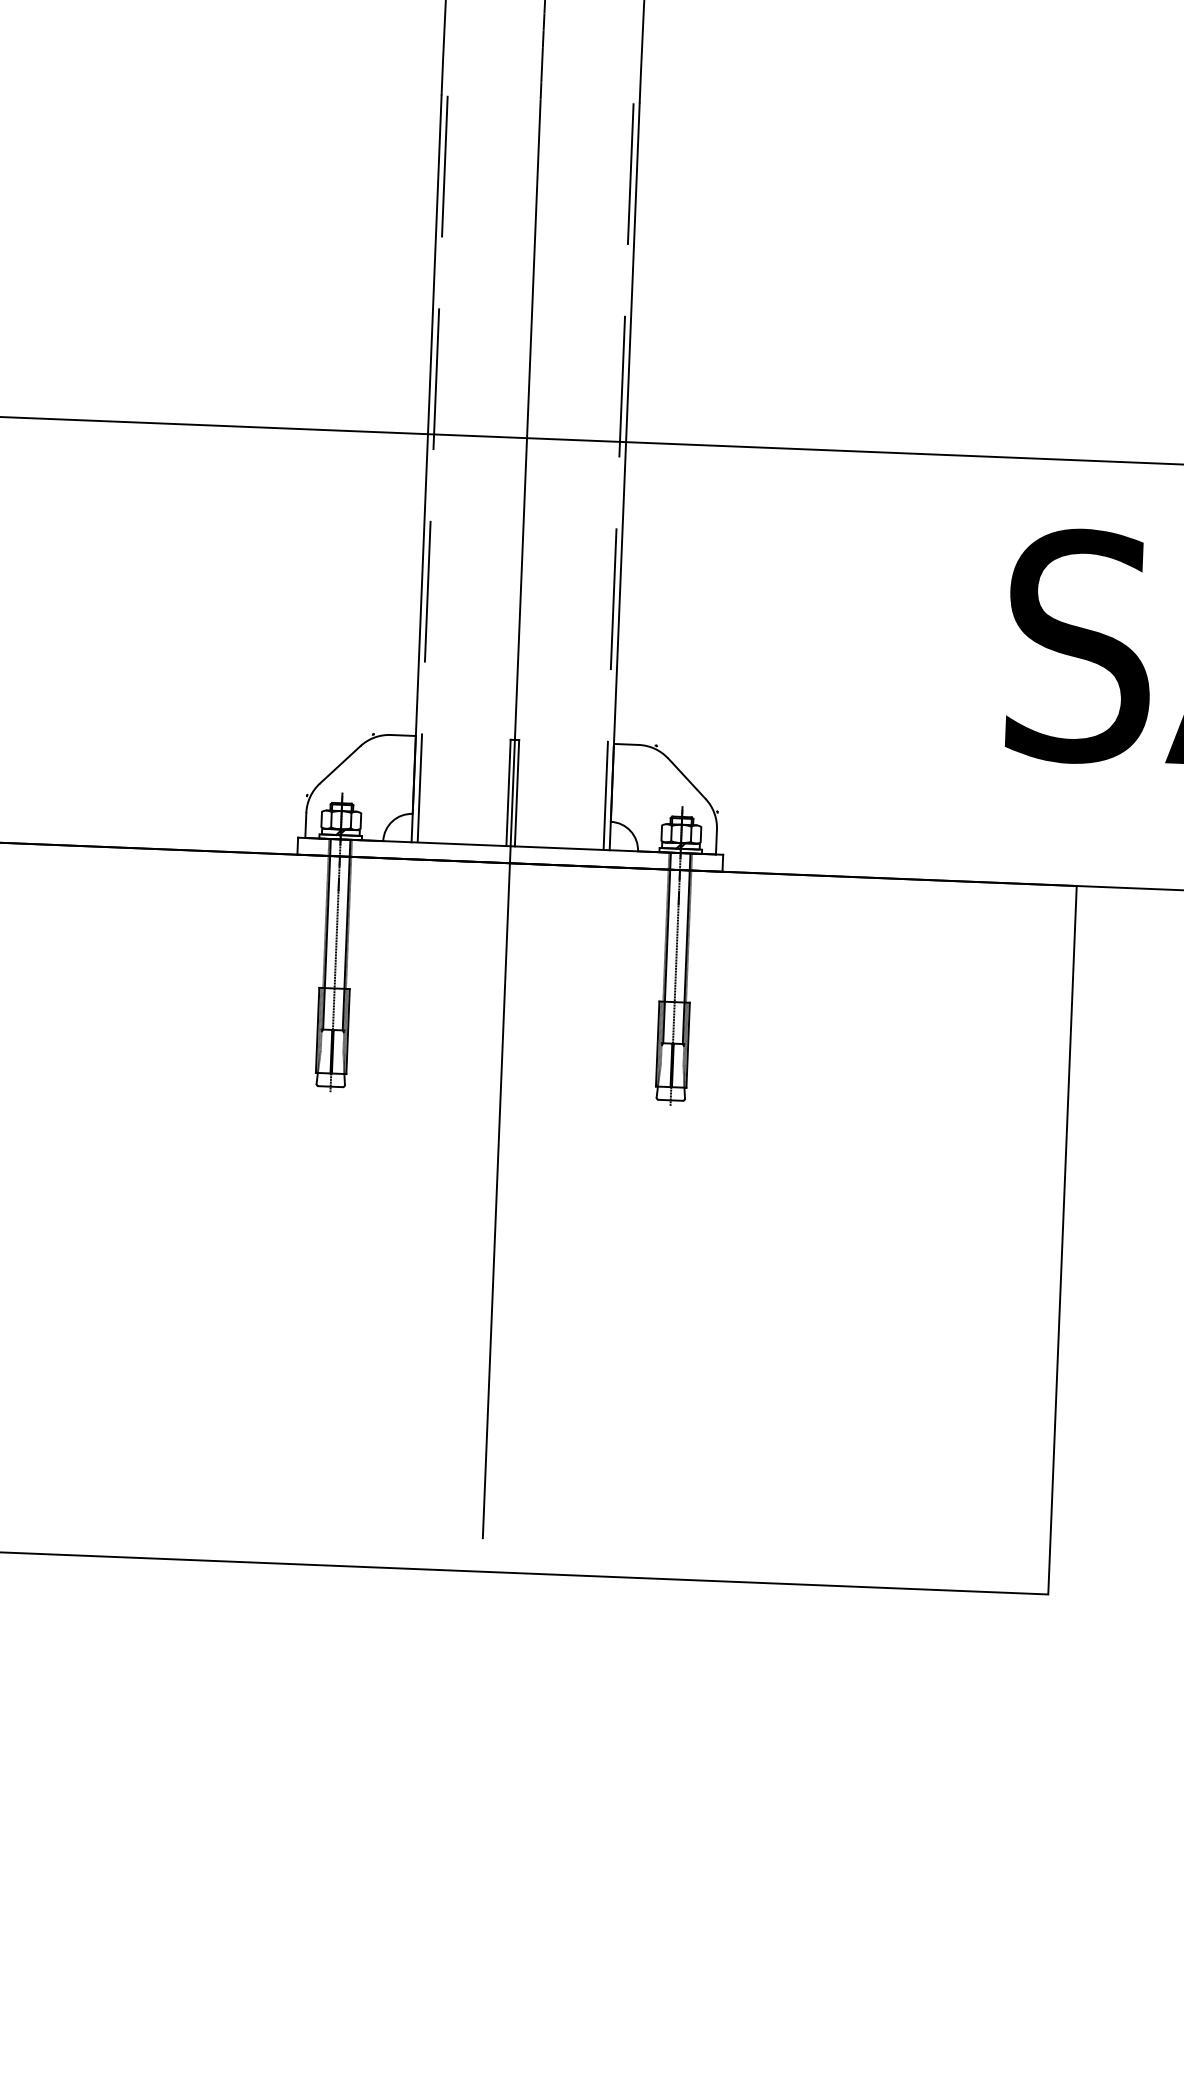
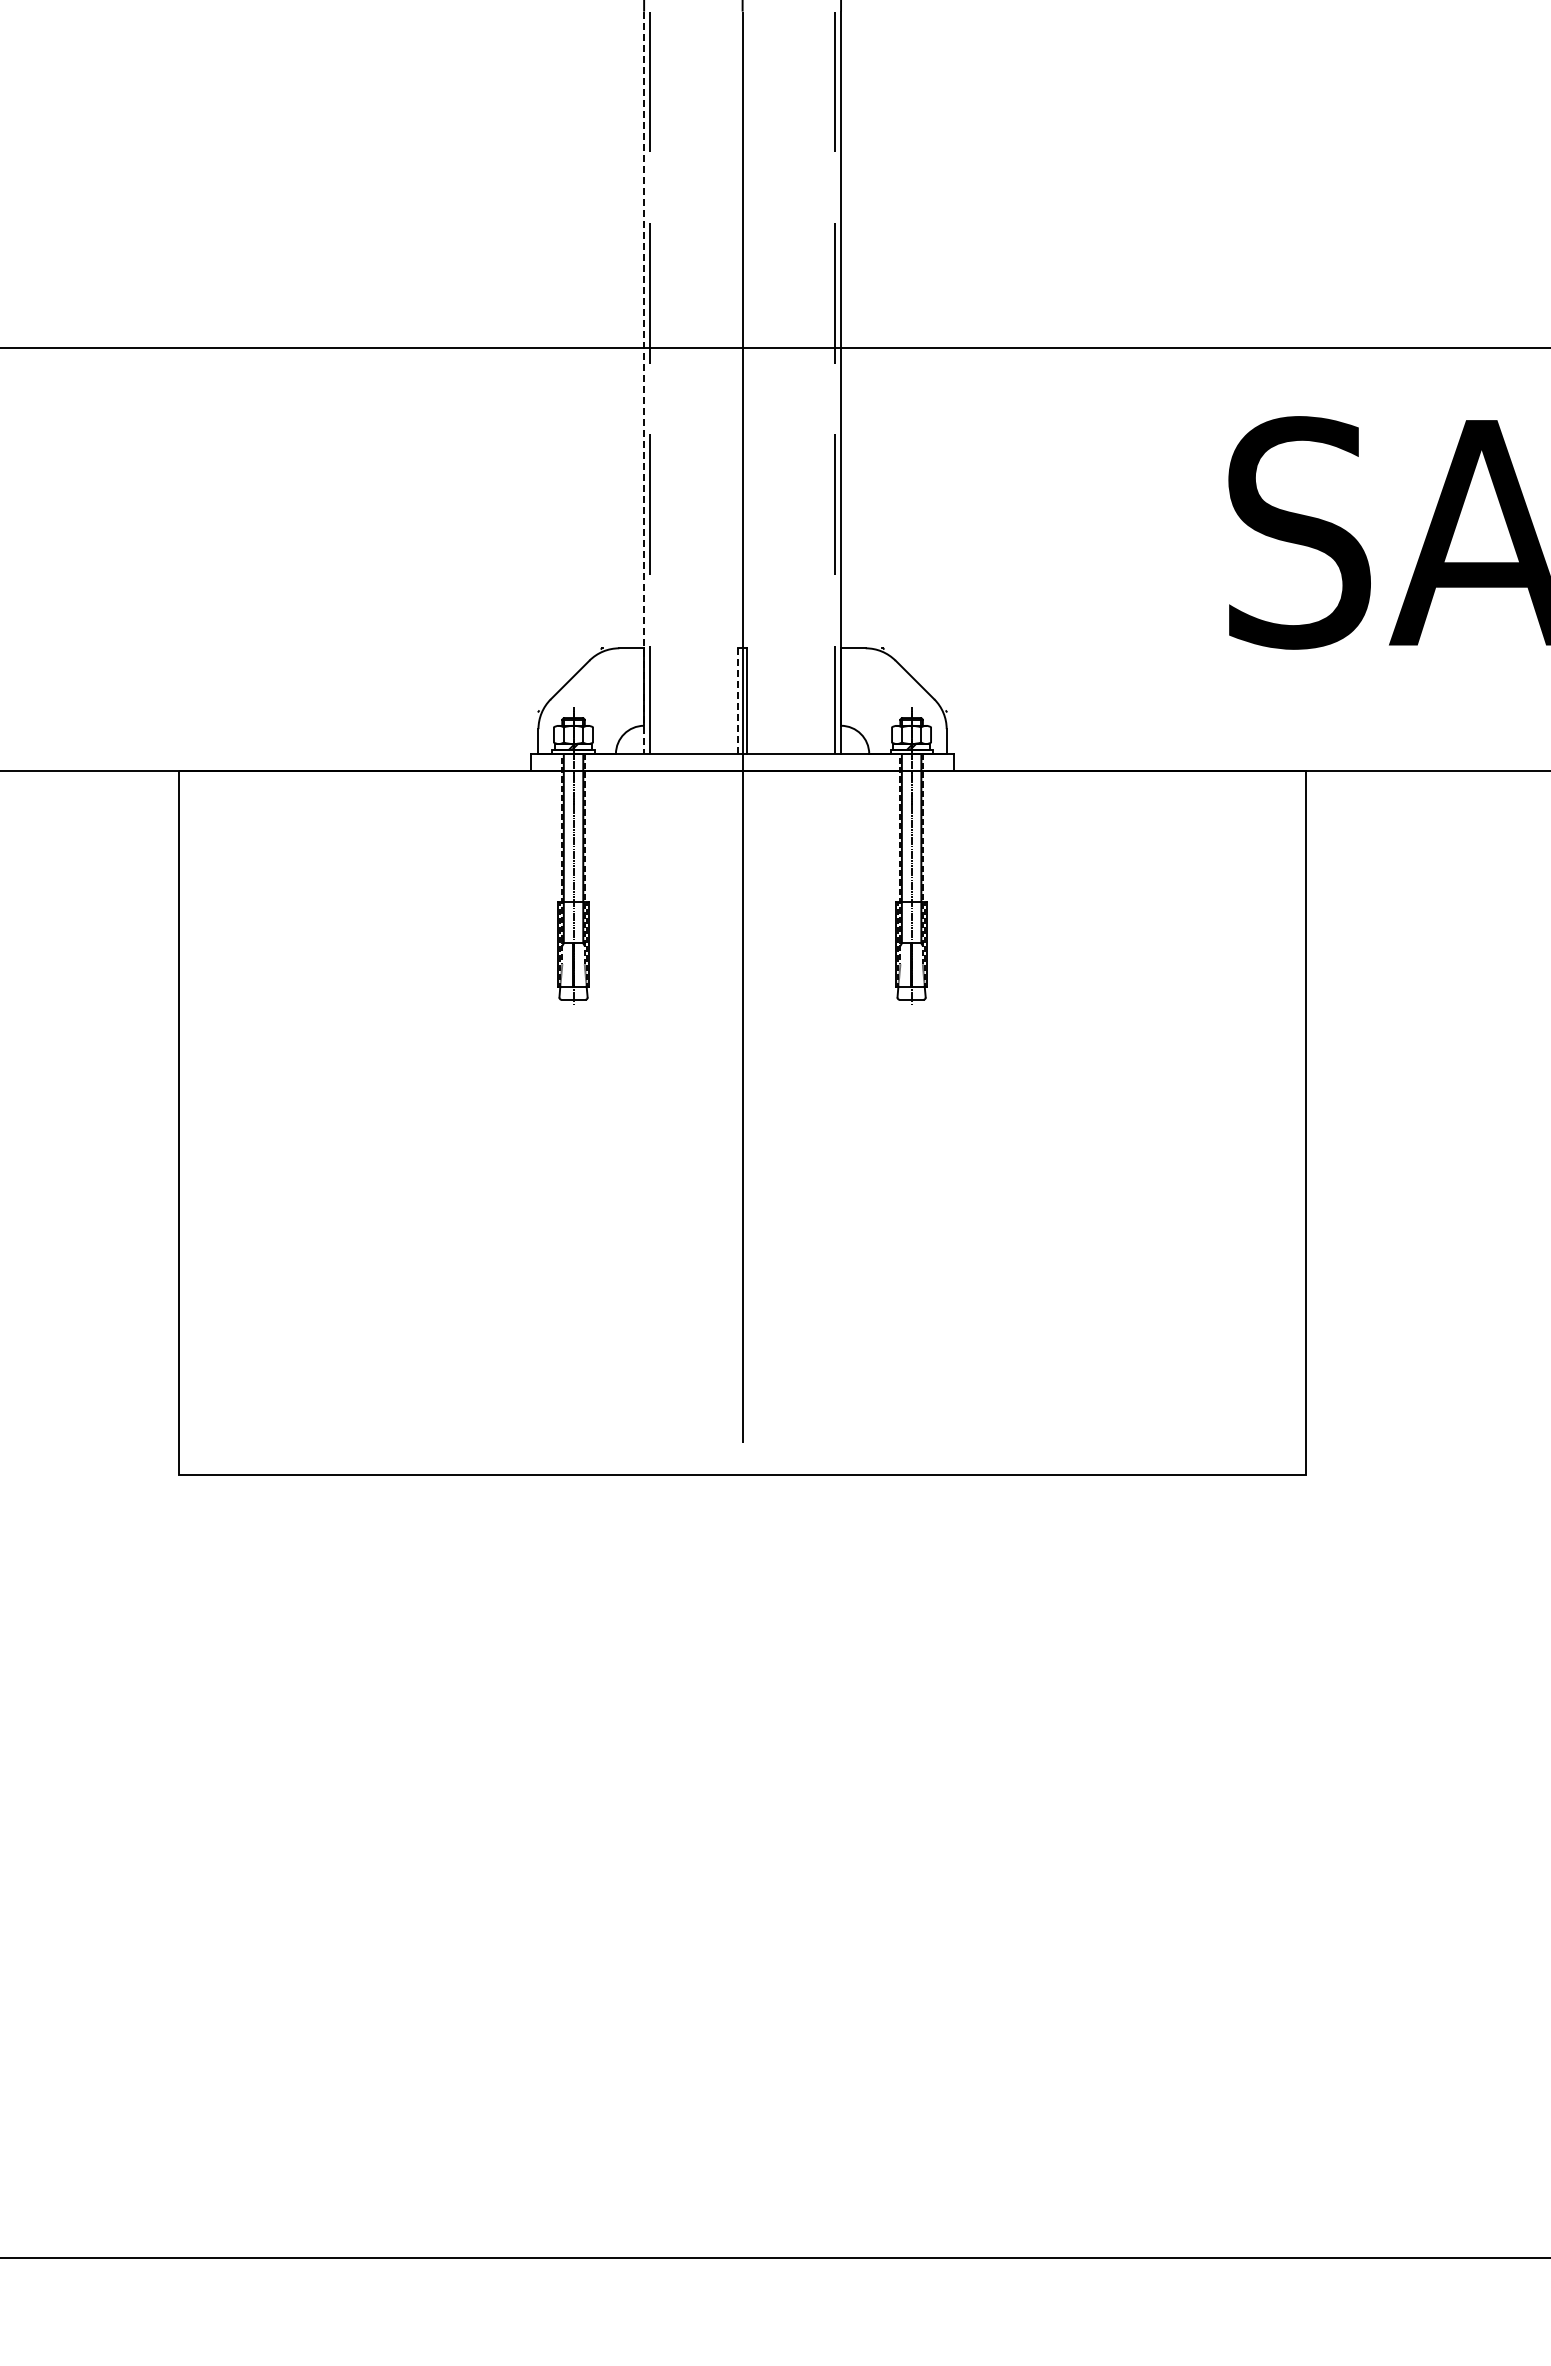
line: (426, 469) -> (644, 383), solid -> dashed
line: (508, 793) -> (738, 701), solid -> dashed

